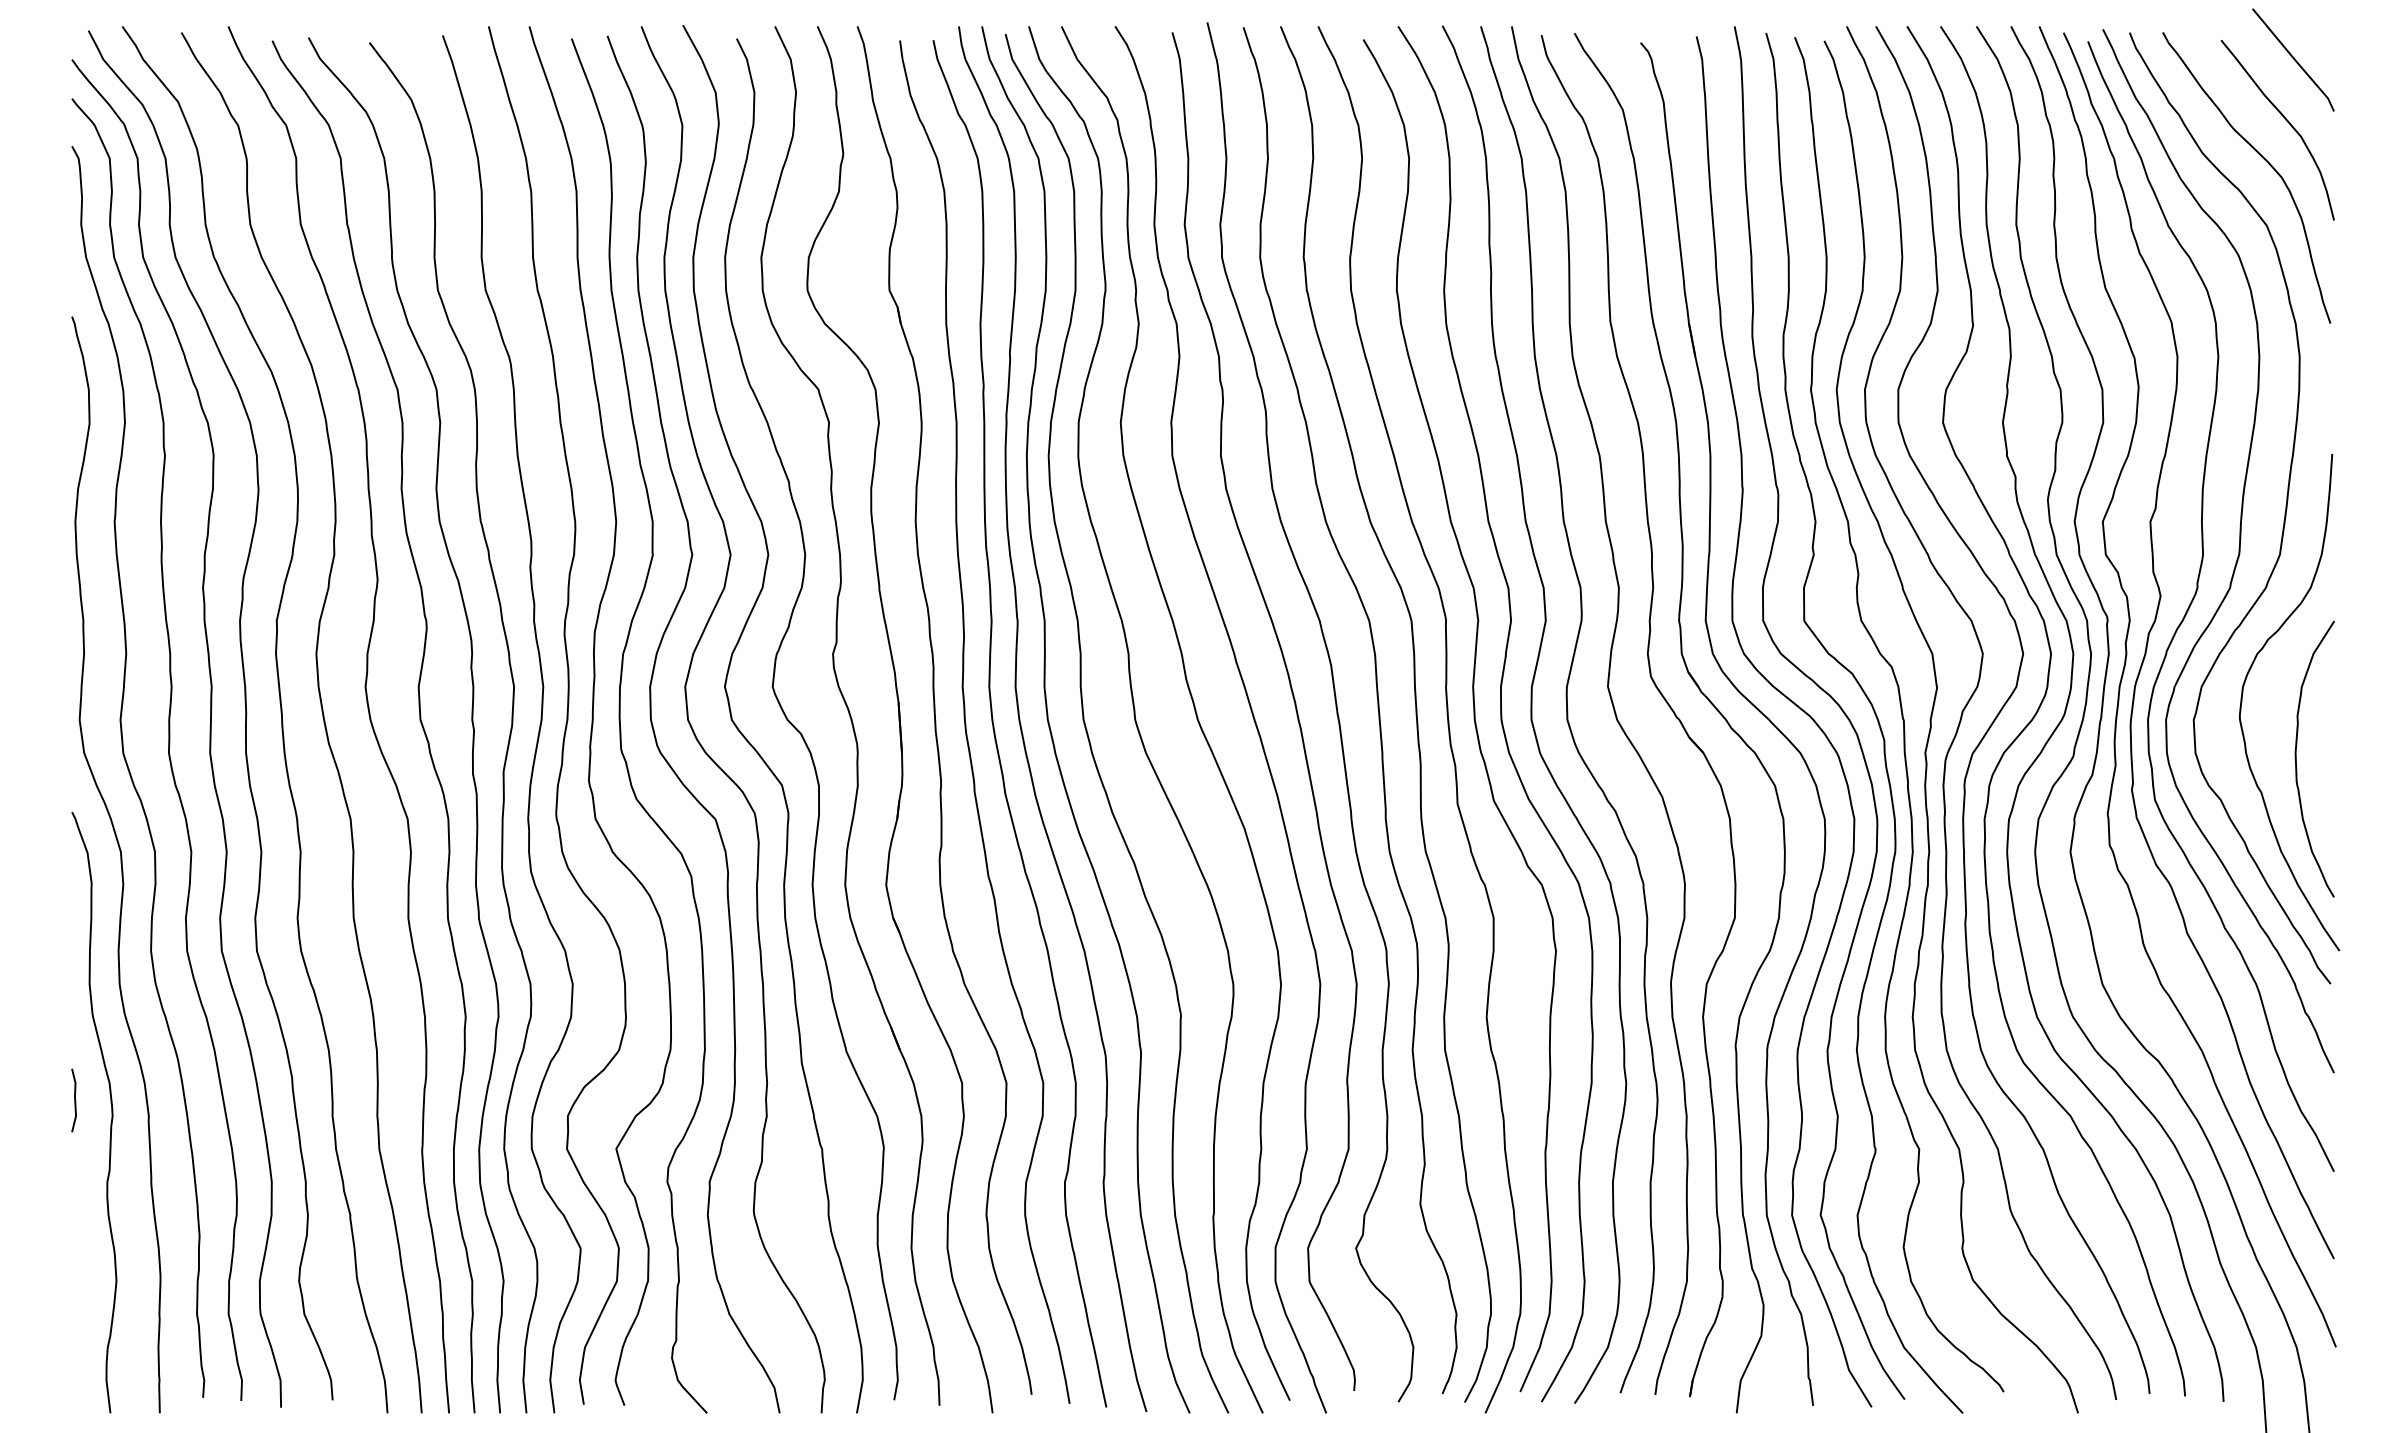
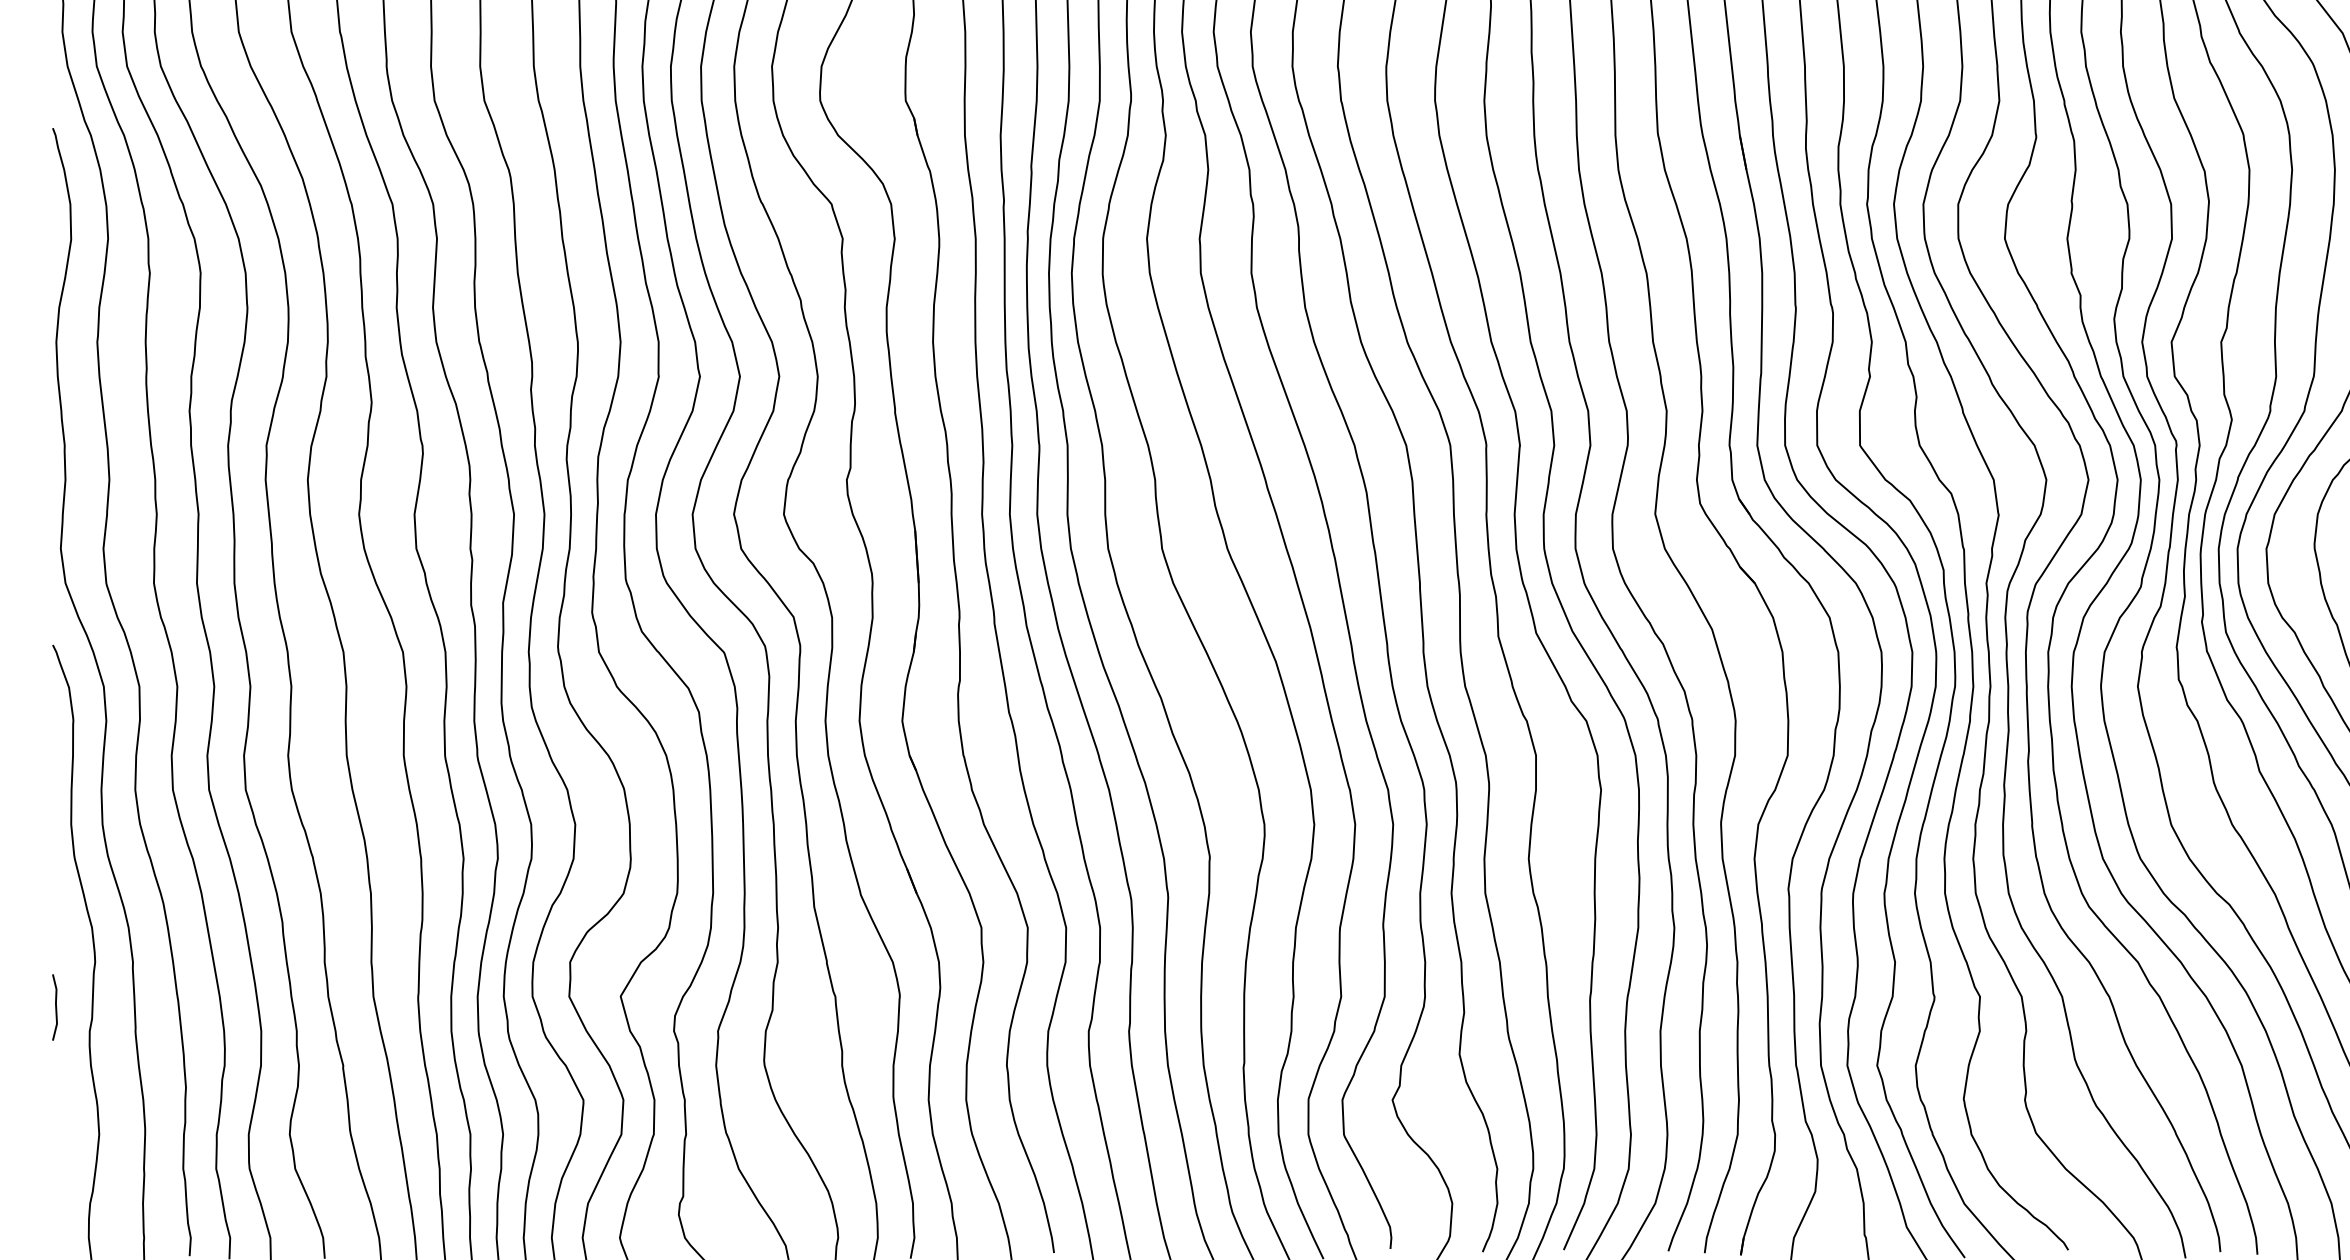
line: (74, 1100) -> (55, 1007), moved

